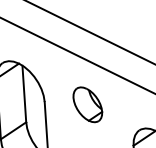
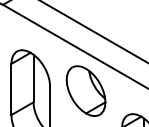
part: (87, 104) -> (85, 90), size x1.67

